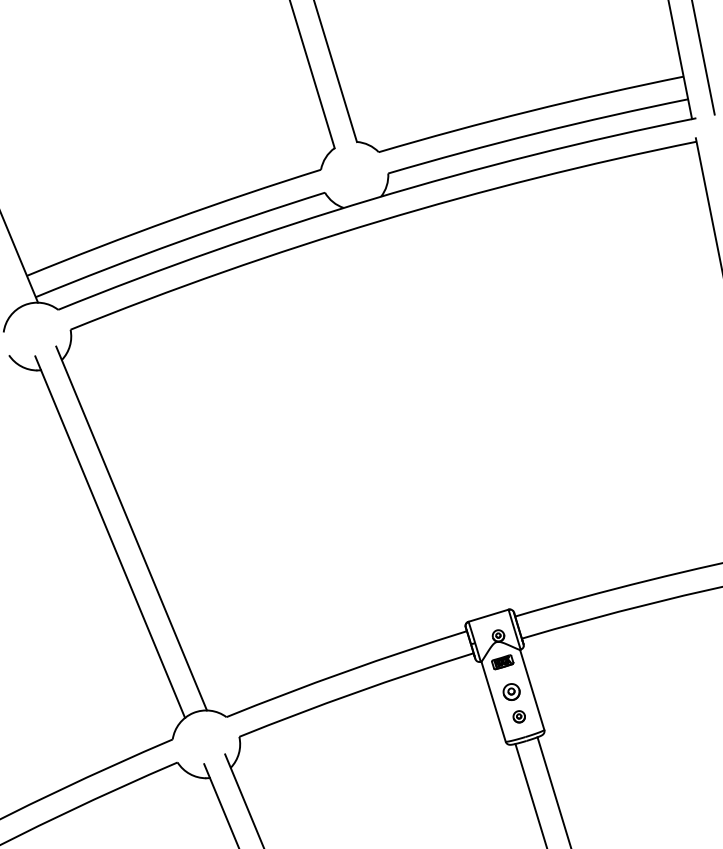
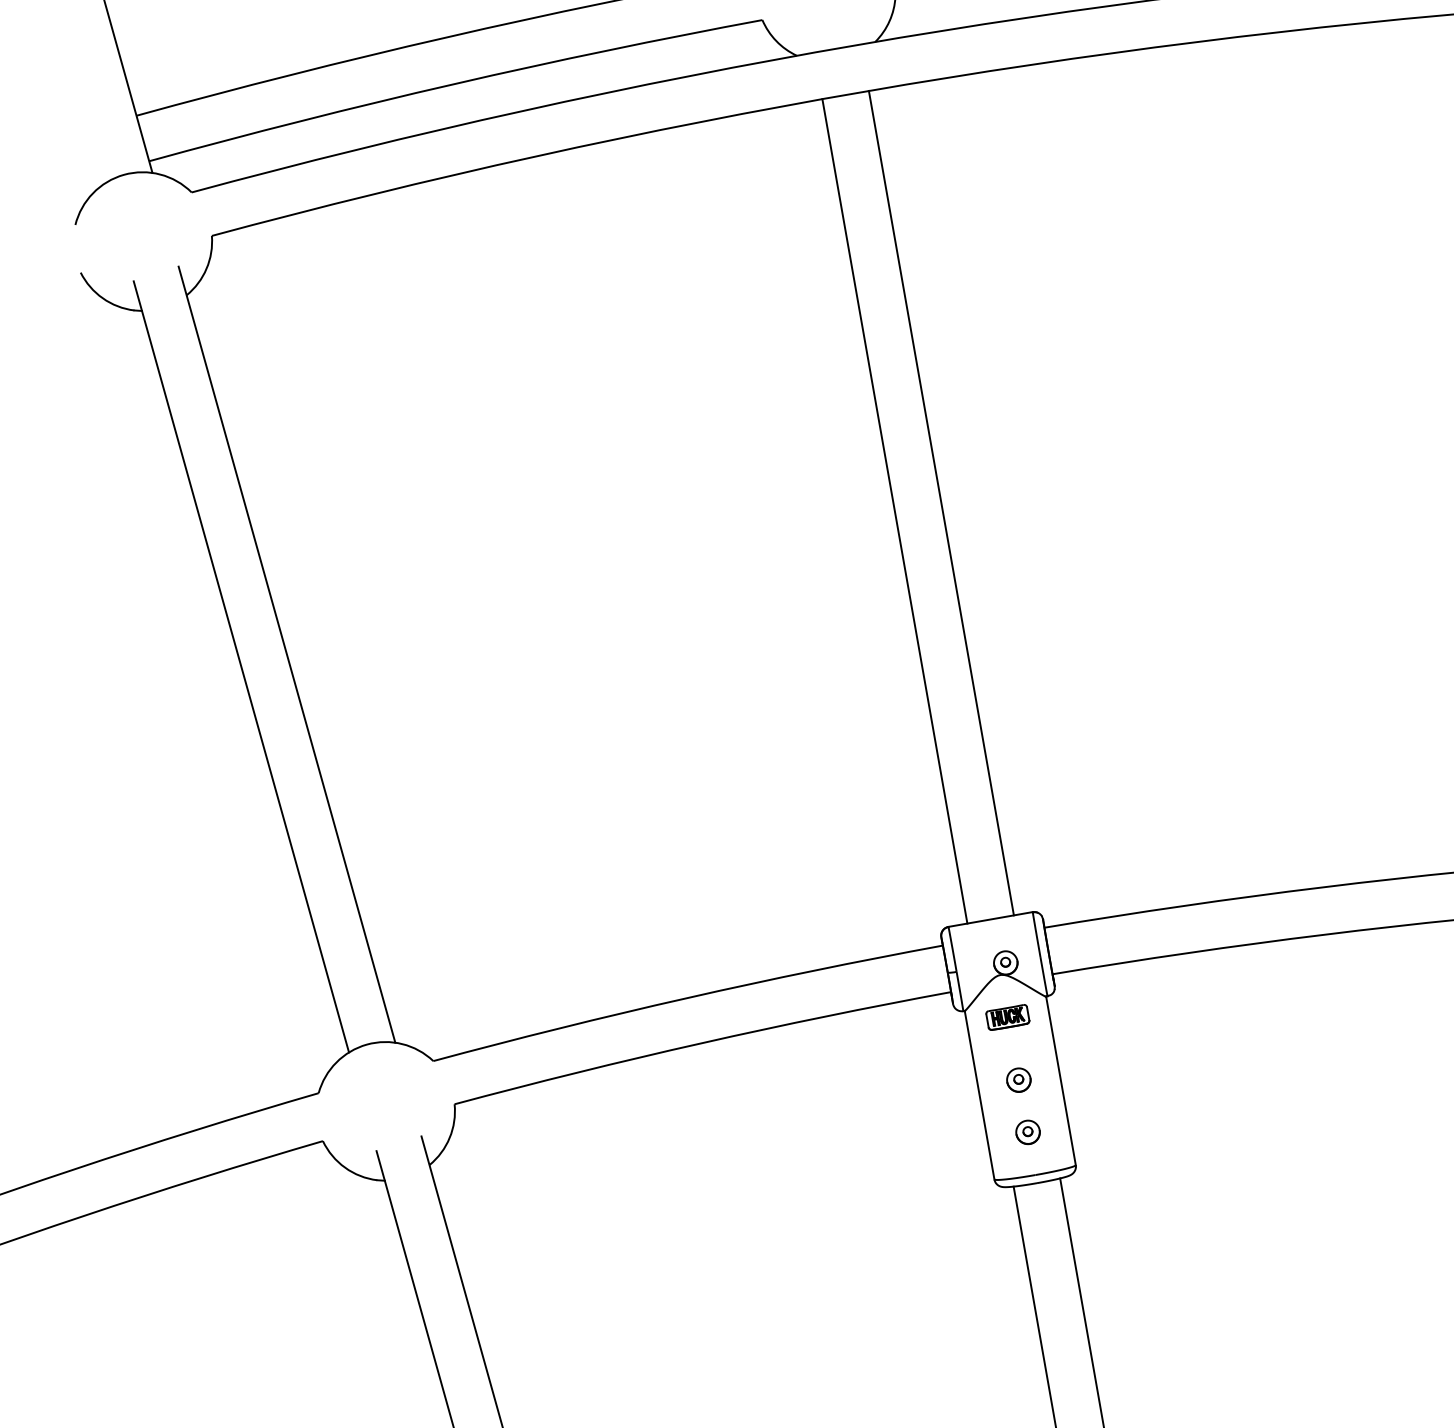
line: (439, 416) -> (939, 502), added
line: (417, 423) -> (893, 511), added
part: (511, 691) -> (1018, 1079), size x0.71

